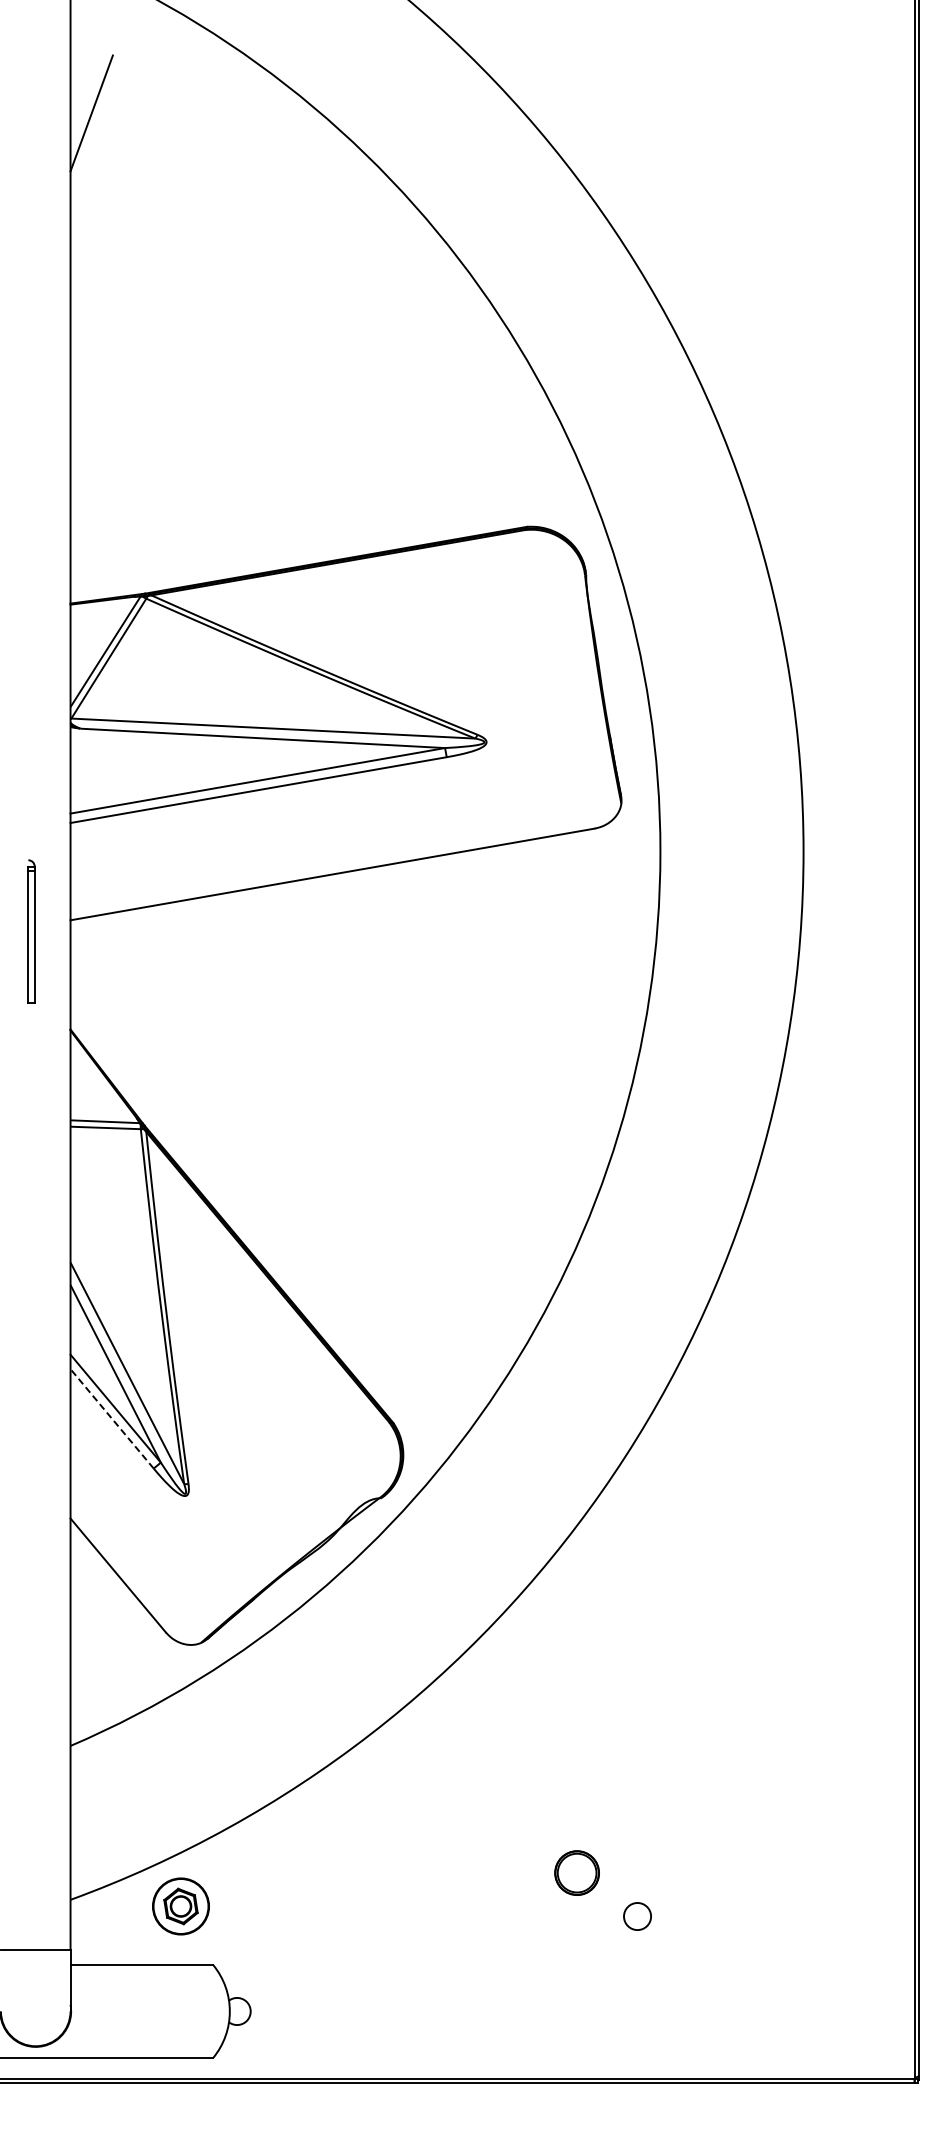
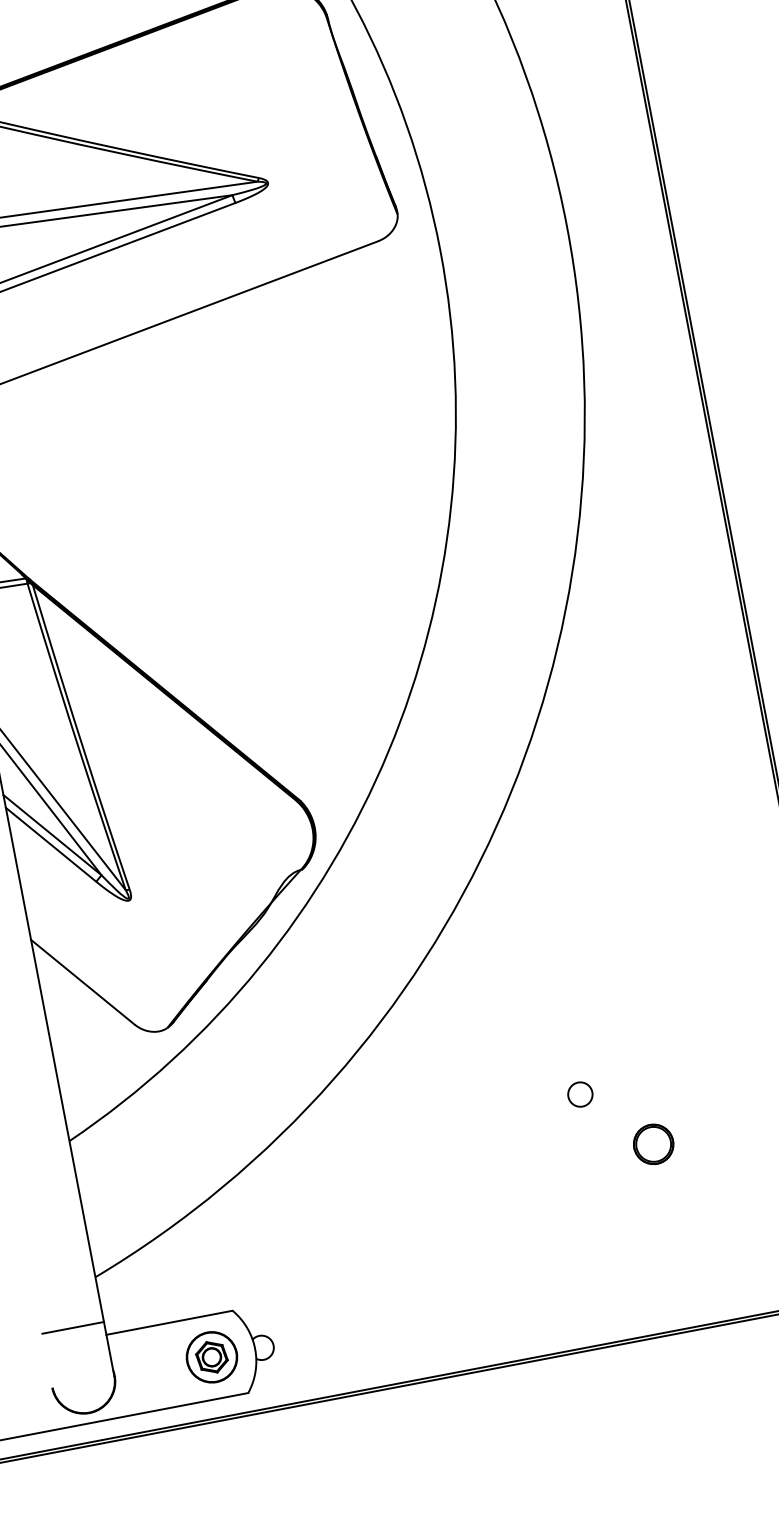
line: (112, 1418) -> (51, 844), dashed -> solid
part: (576, 1872) -> (653, 1143), moved
part: (180, 1906) -> (211, 1357), moved
circle: (637, 1916) -> (580, 1094), moved

